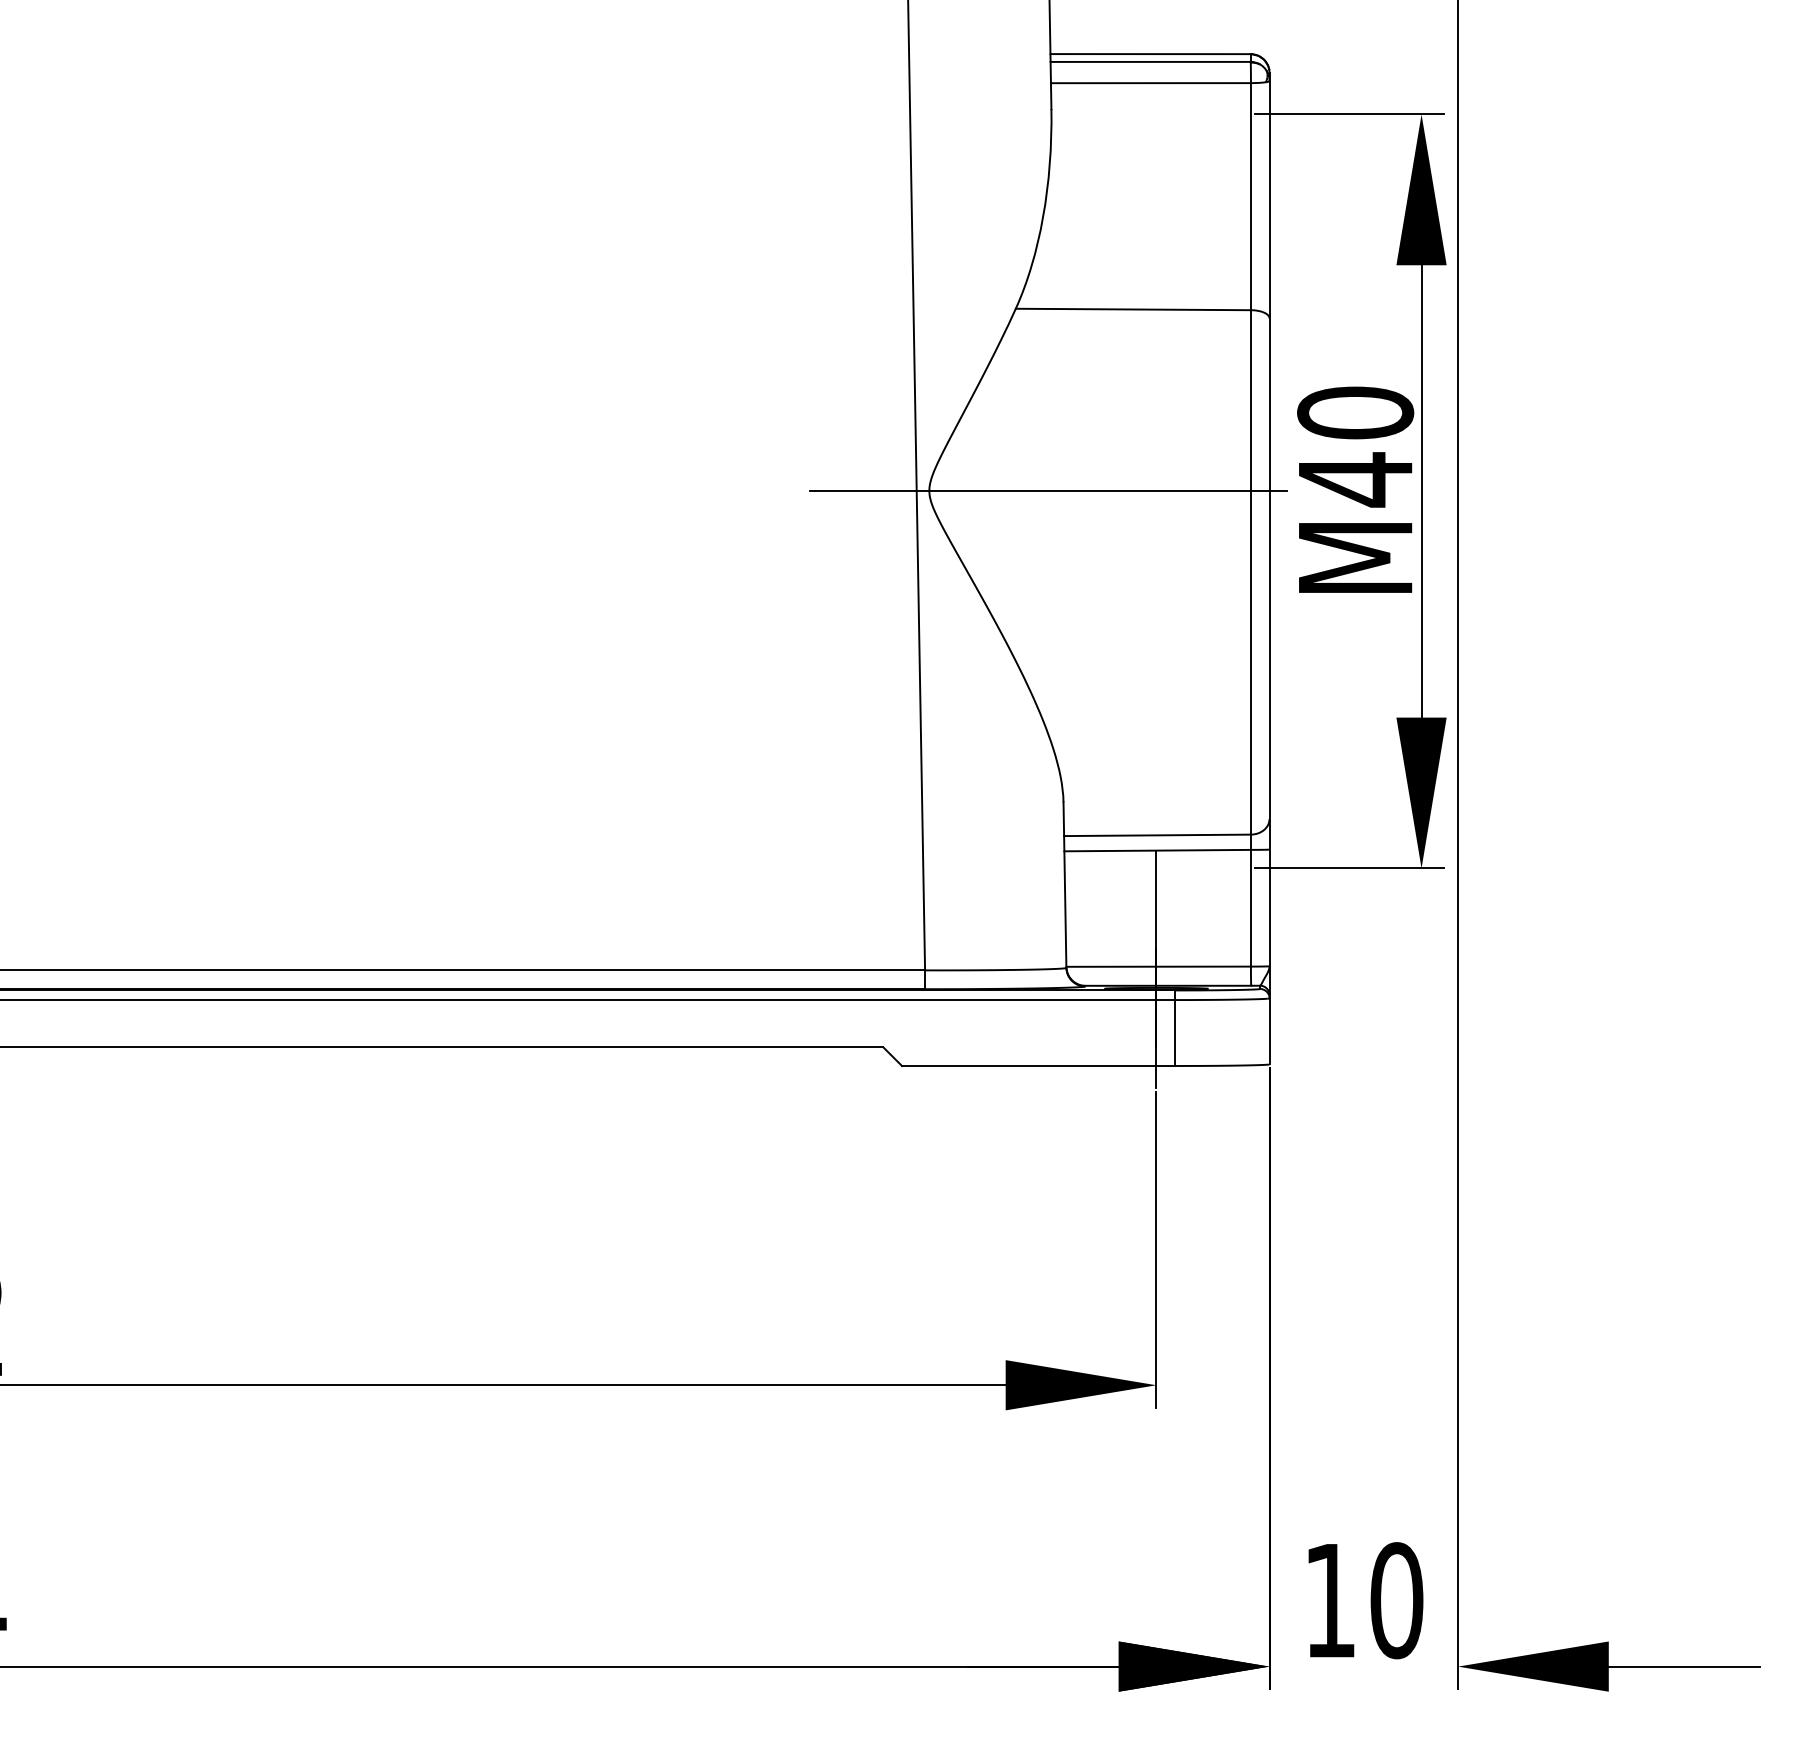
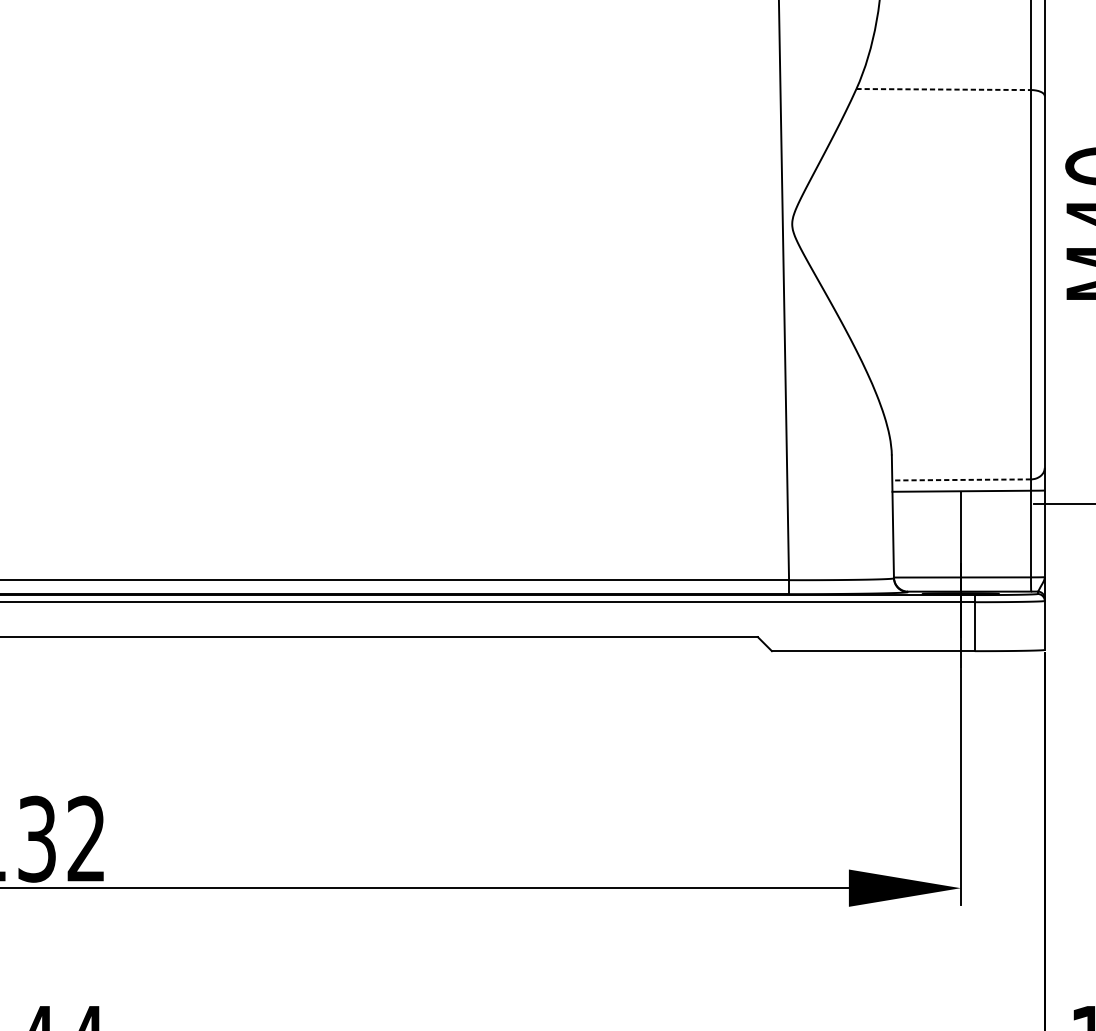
line: (1133, 309) -> (943, 89), solid -> dashed
line: (1048, 491) -> (880, 224), removed
line: (1157, 835) -> (961, 480), solid -> dashed

